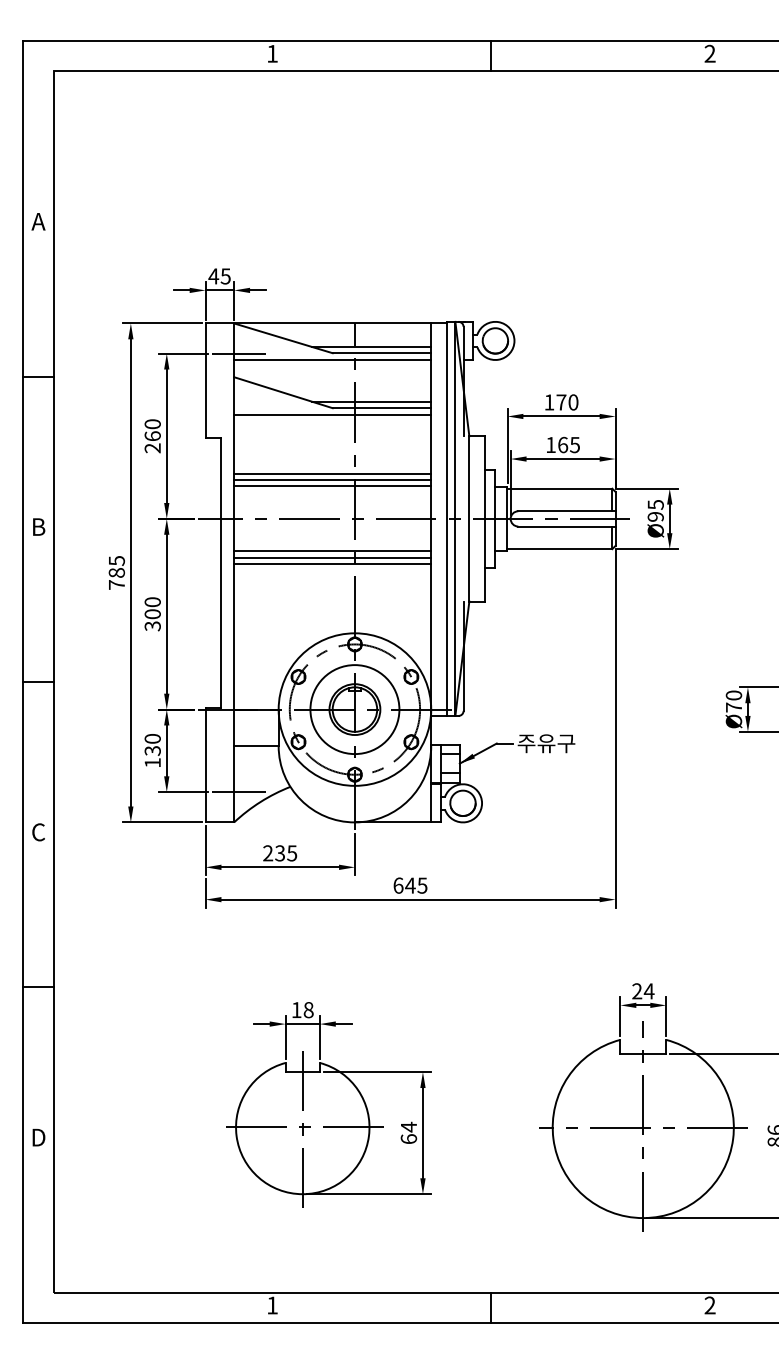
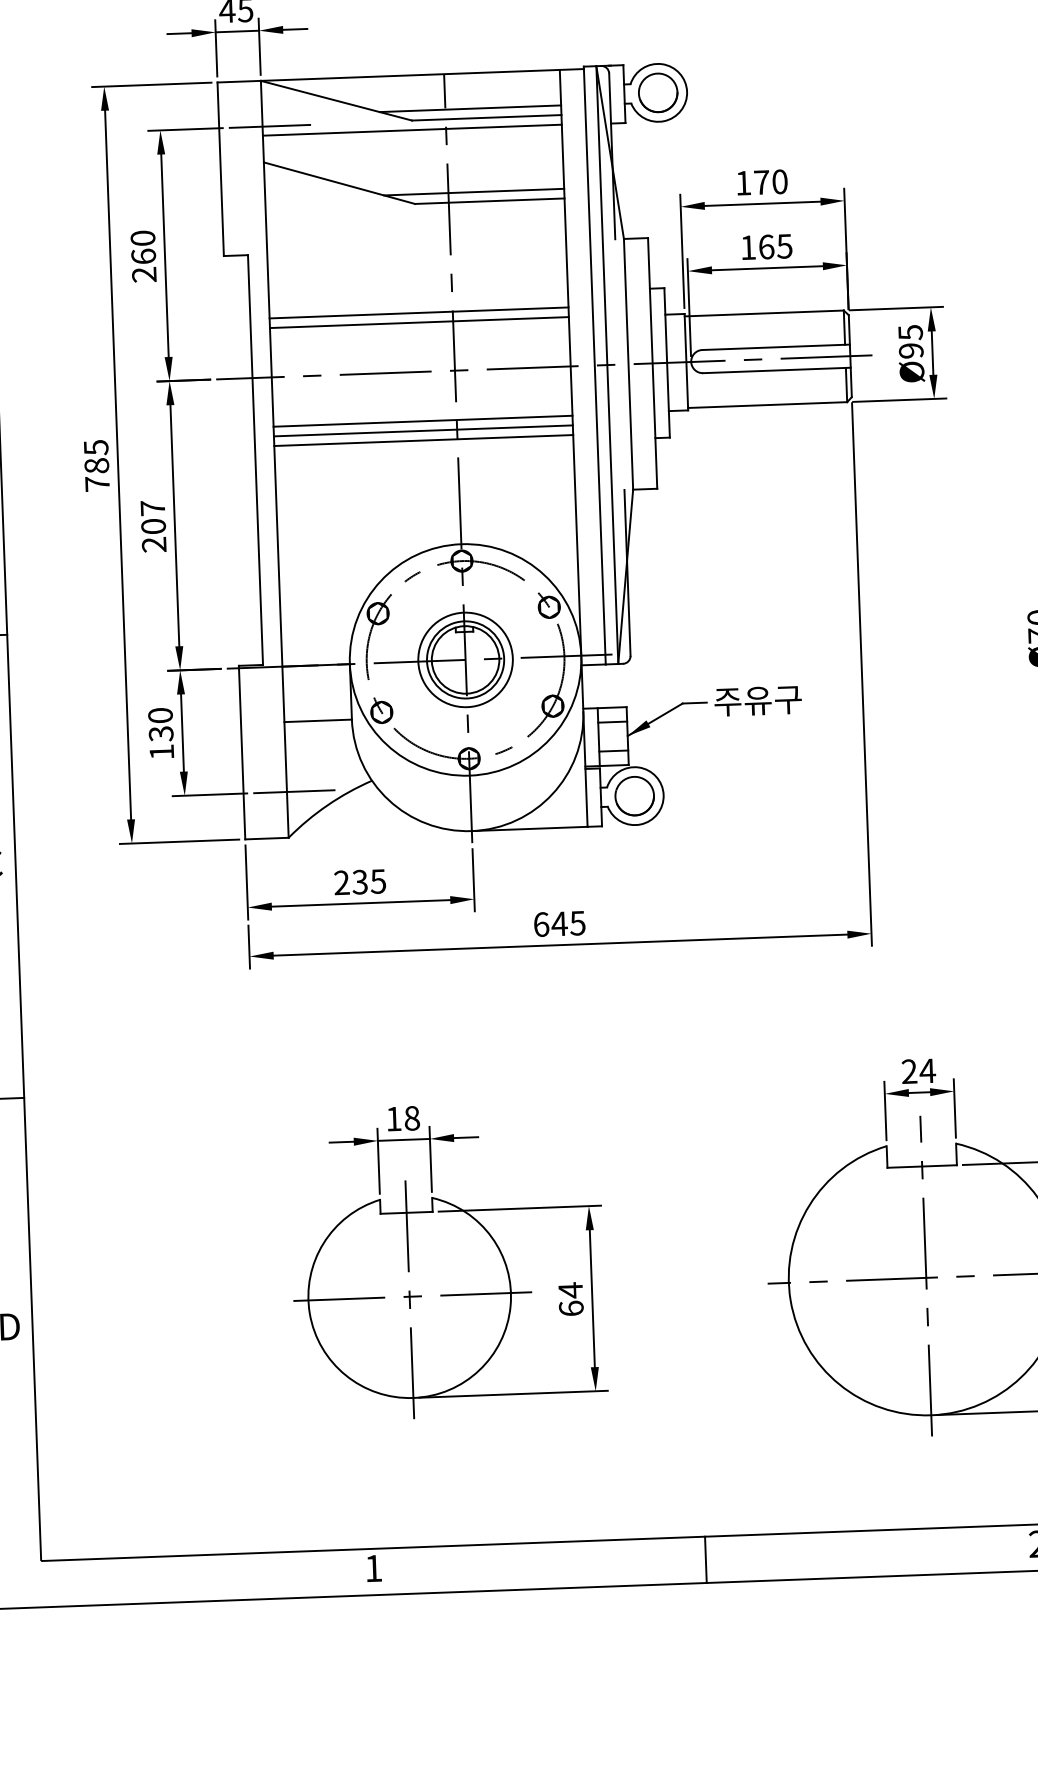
line: (332, 414) -> (415, 213), removed
line: (332, 473) -> (418, 303), removed
text: (152, 614) -> (153, 526), 300 -> 207
circle: (354, 709) -> (464, 659), size x0.7

